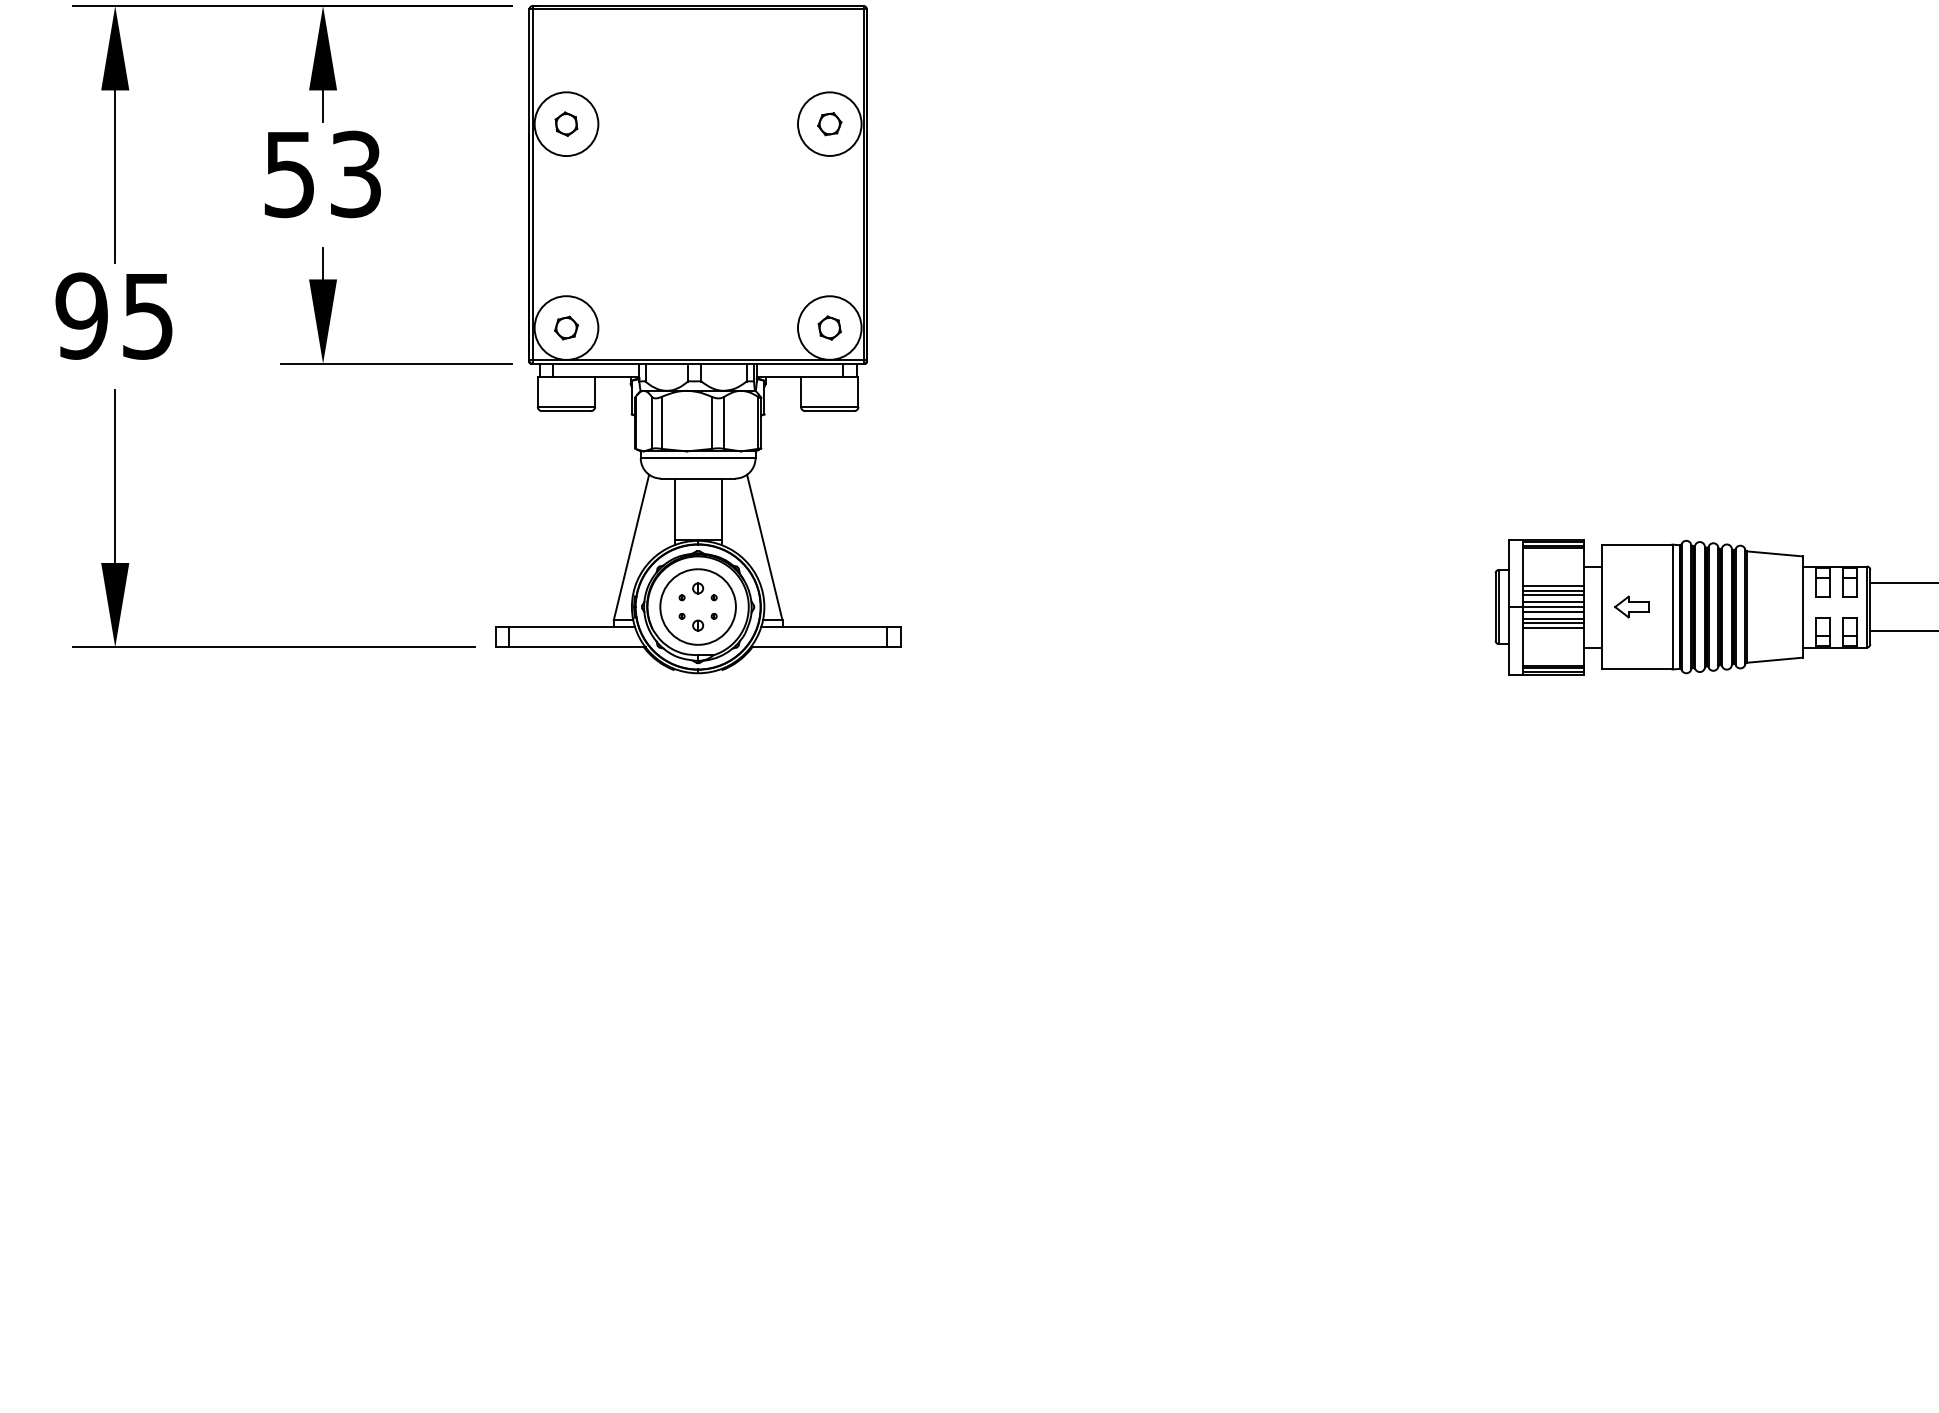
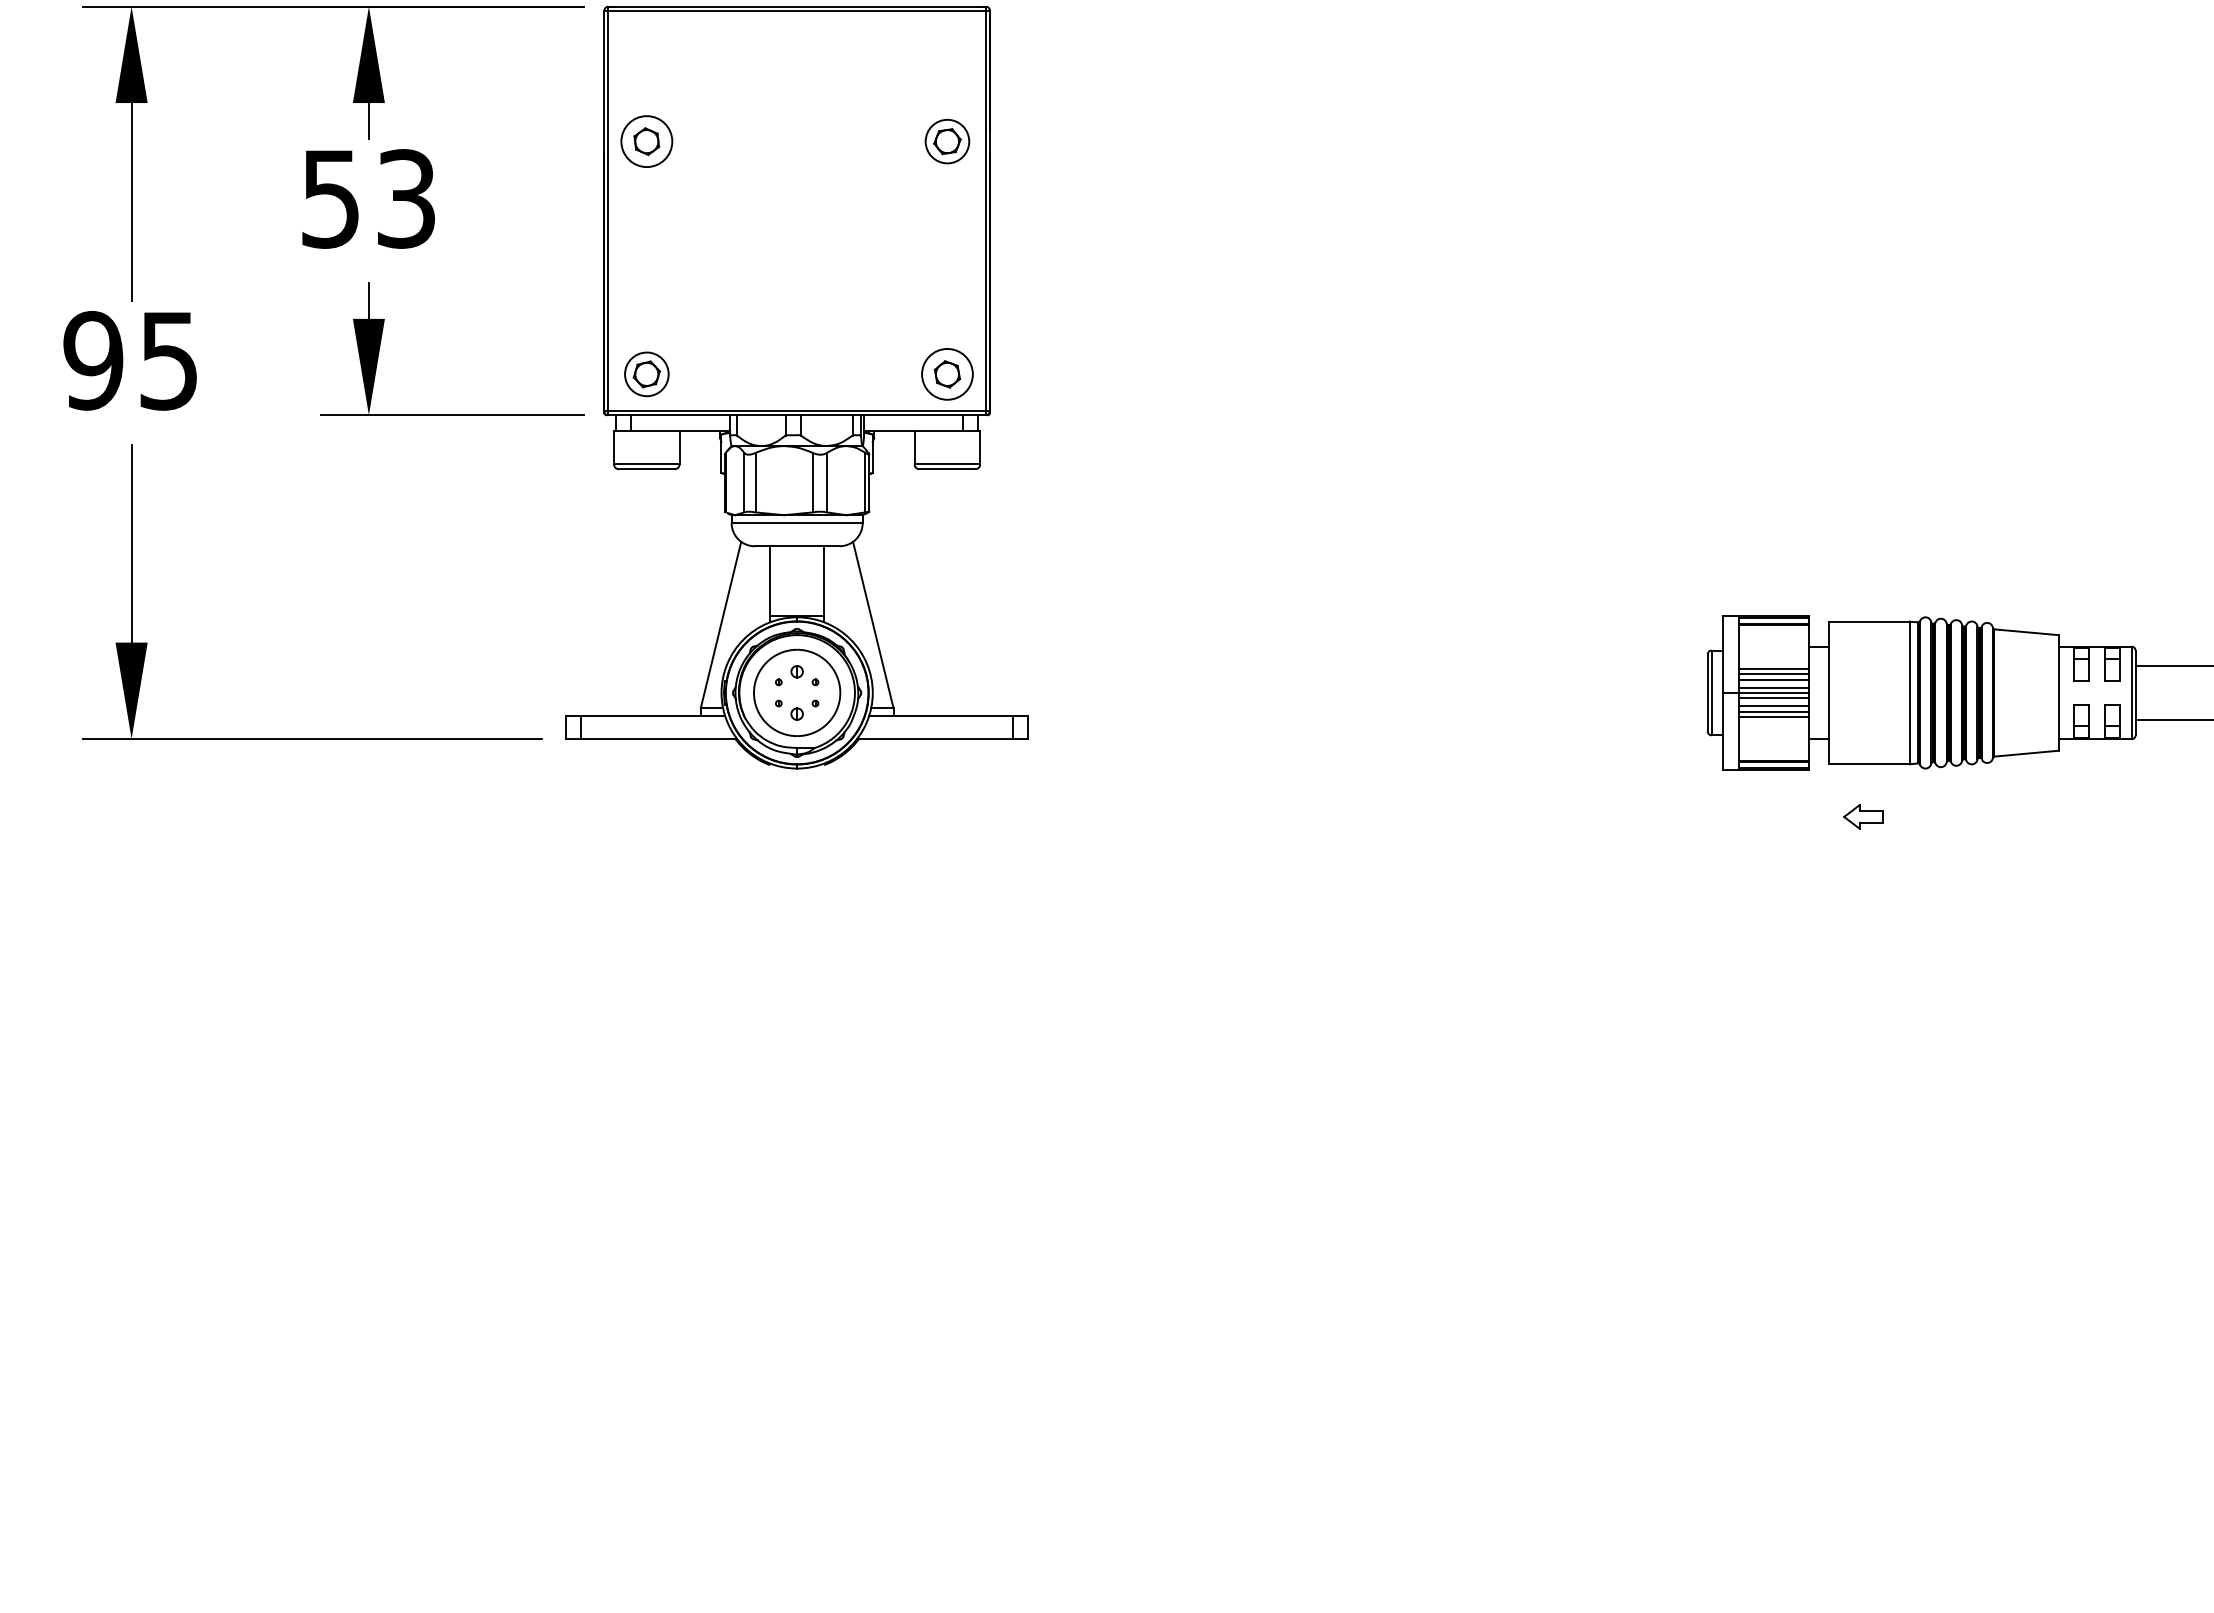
circle: (566, 124) -> (646, 141), size x0.7
circle: (829, 124) -> (947, 141), size x0.6
circle: (566, 328) -> (646, 374), size x0.6
circle: (829, 328) -> (947, 374), size x0.7
part: (1632, 606) -> (1863, 816), moved

